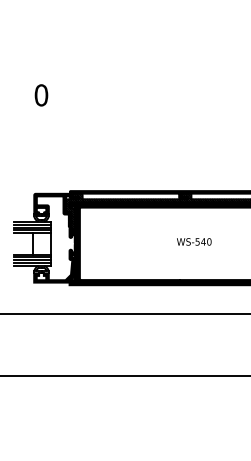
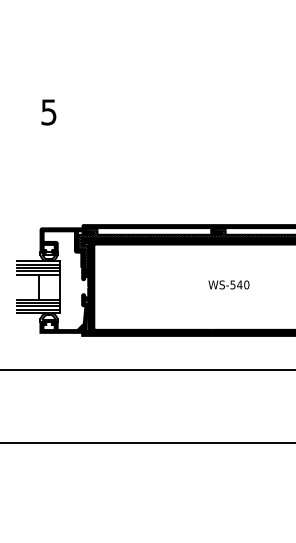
text: (41, 95) -> (49, 112), 0 -> 5

